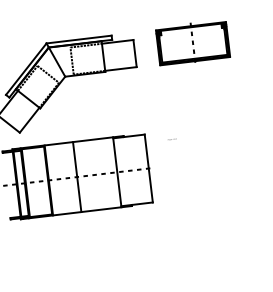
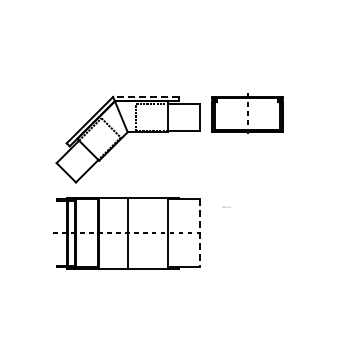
line: (78, 39) -> (145, 96), solid -> dashed
part: (192, 42) -> (247, 113), moved
line: (148, 168) -> (199, 233), solid -> dashed

